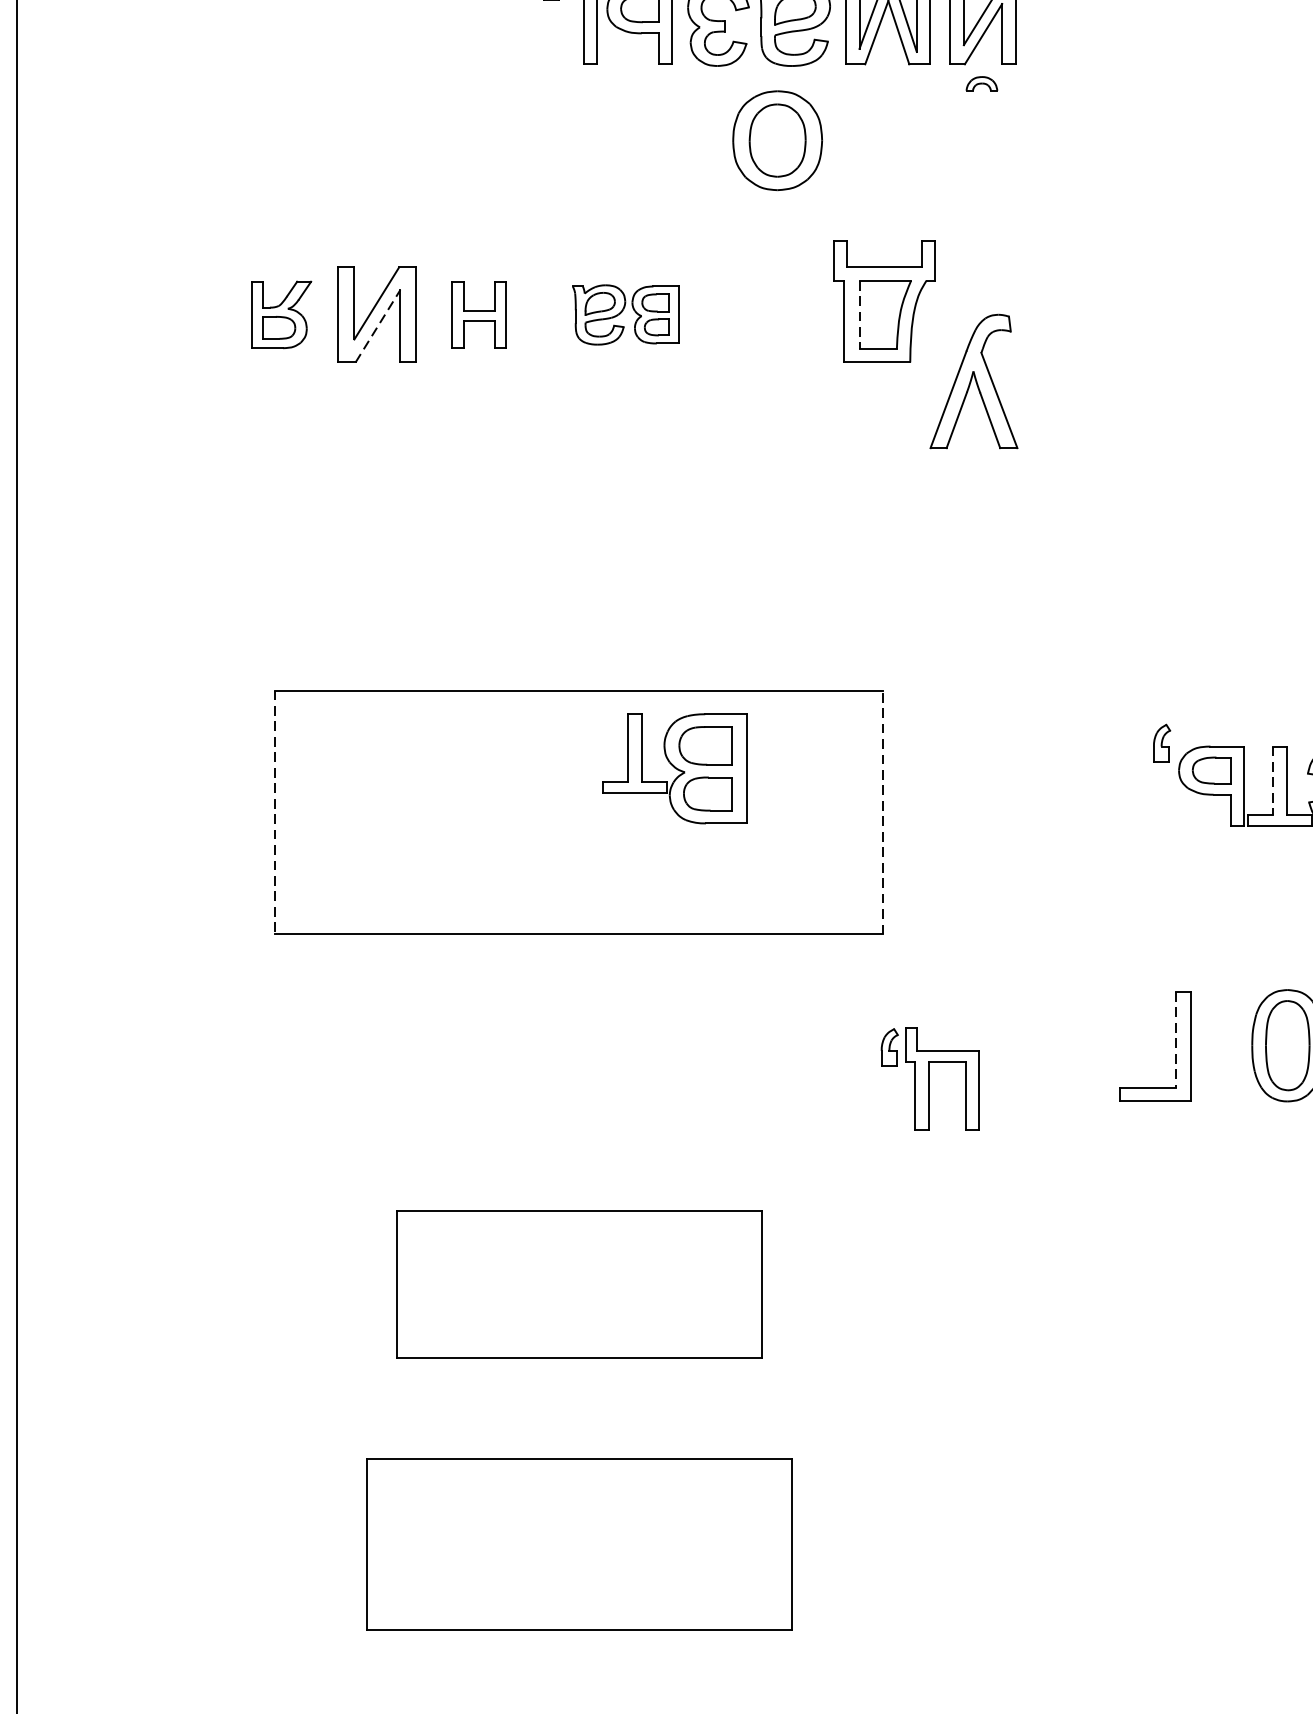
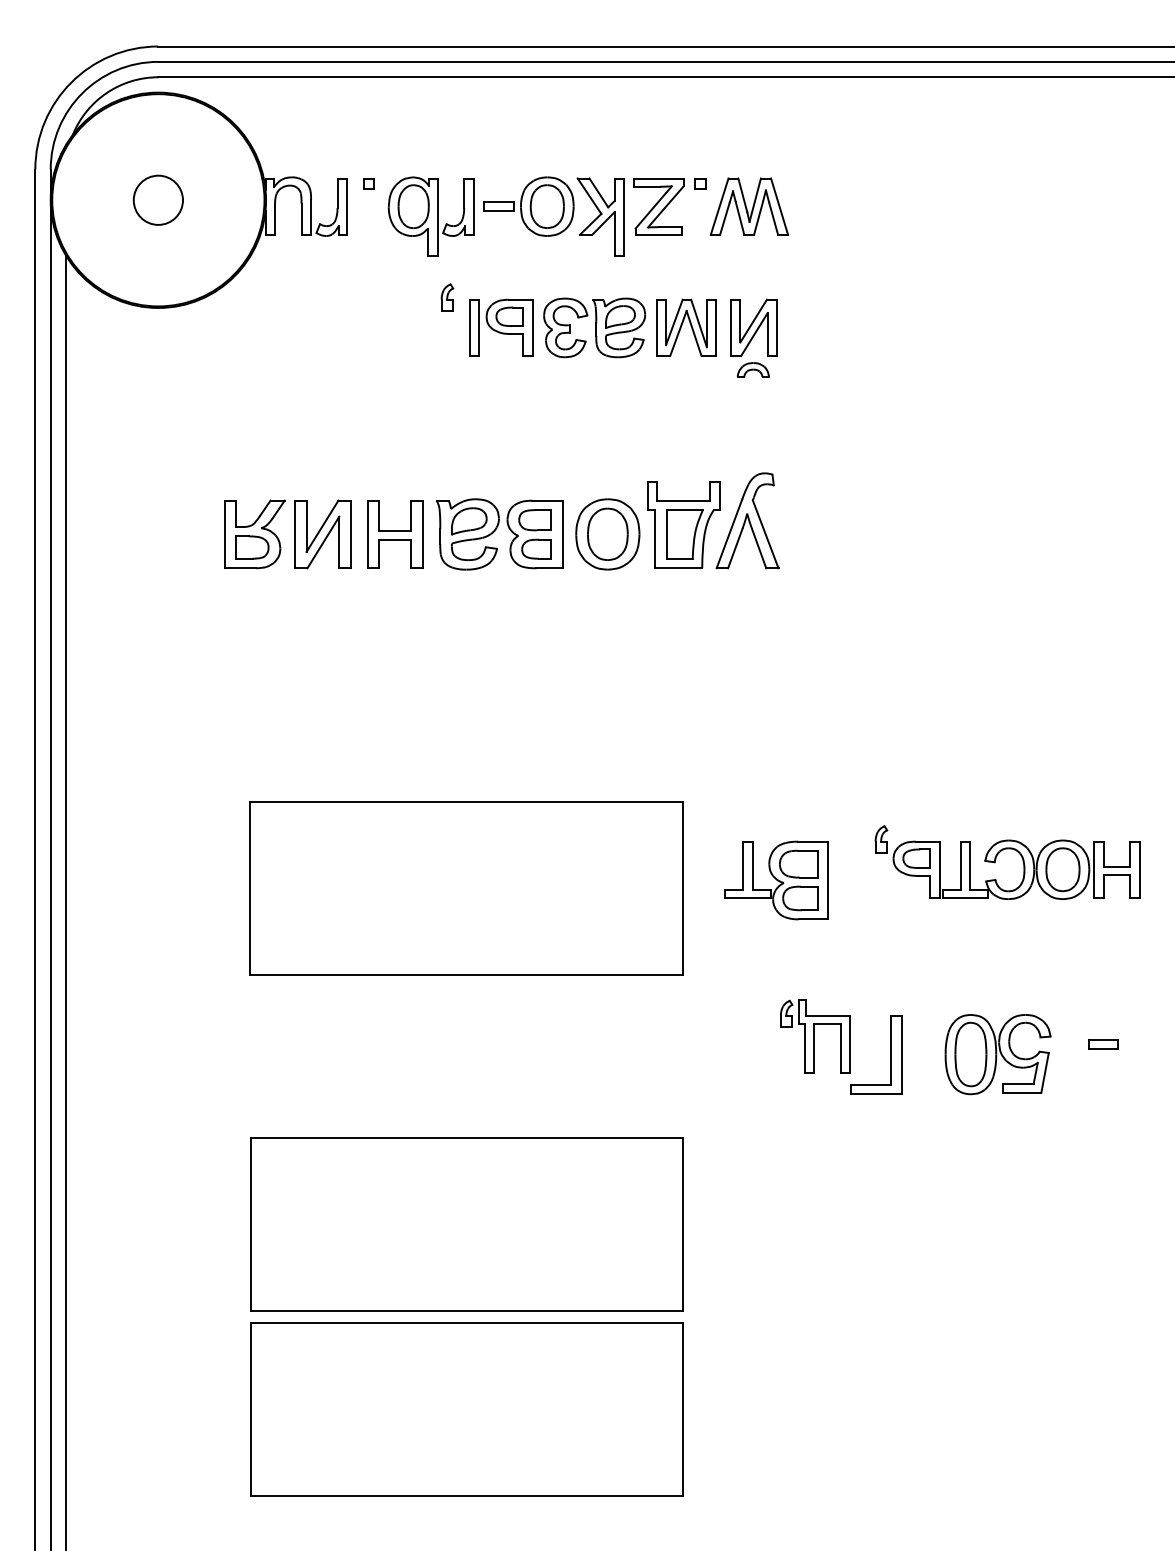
part: (980, 83) -> (752, 369), size x1.43
part: (777, 140) -> (607, 534), moved
part: (281, 315) -> (254, 534), size x1.43
part: (479, 315) -> (395, 534), size x1.43
part: (625, 315) -> (499, 534), size x1.67
line: (860, 315) -> (666, 534), dashed -> solid
line: (378, 326) -> (323, 542), dashed -> solid
part: (973, 381) -> (747, 520), moved
part: (674, 768) -> (776, 880), moved
line: (1273, 781) -> (960, 866), dashed -> solid
line: (275, 812) -> (250, 888), dashed -> solid
line: (882, 812) -> (682, 888), dashed -> solid
line: (1176, 1041) -> (891, 1051), dashed -> solid
part: (930, 1079) -> (815, 1036), moved
part: (579, 1284) -> (466, 1224), size x1.67
part: (579, 1544) -> (466, 1409), size x1.43

